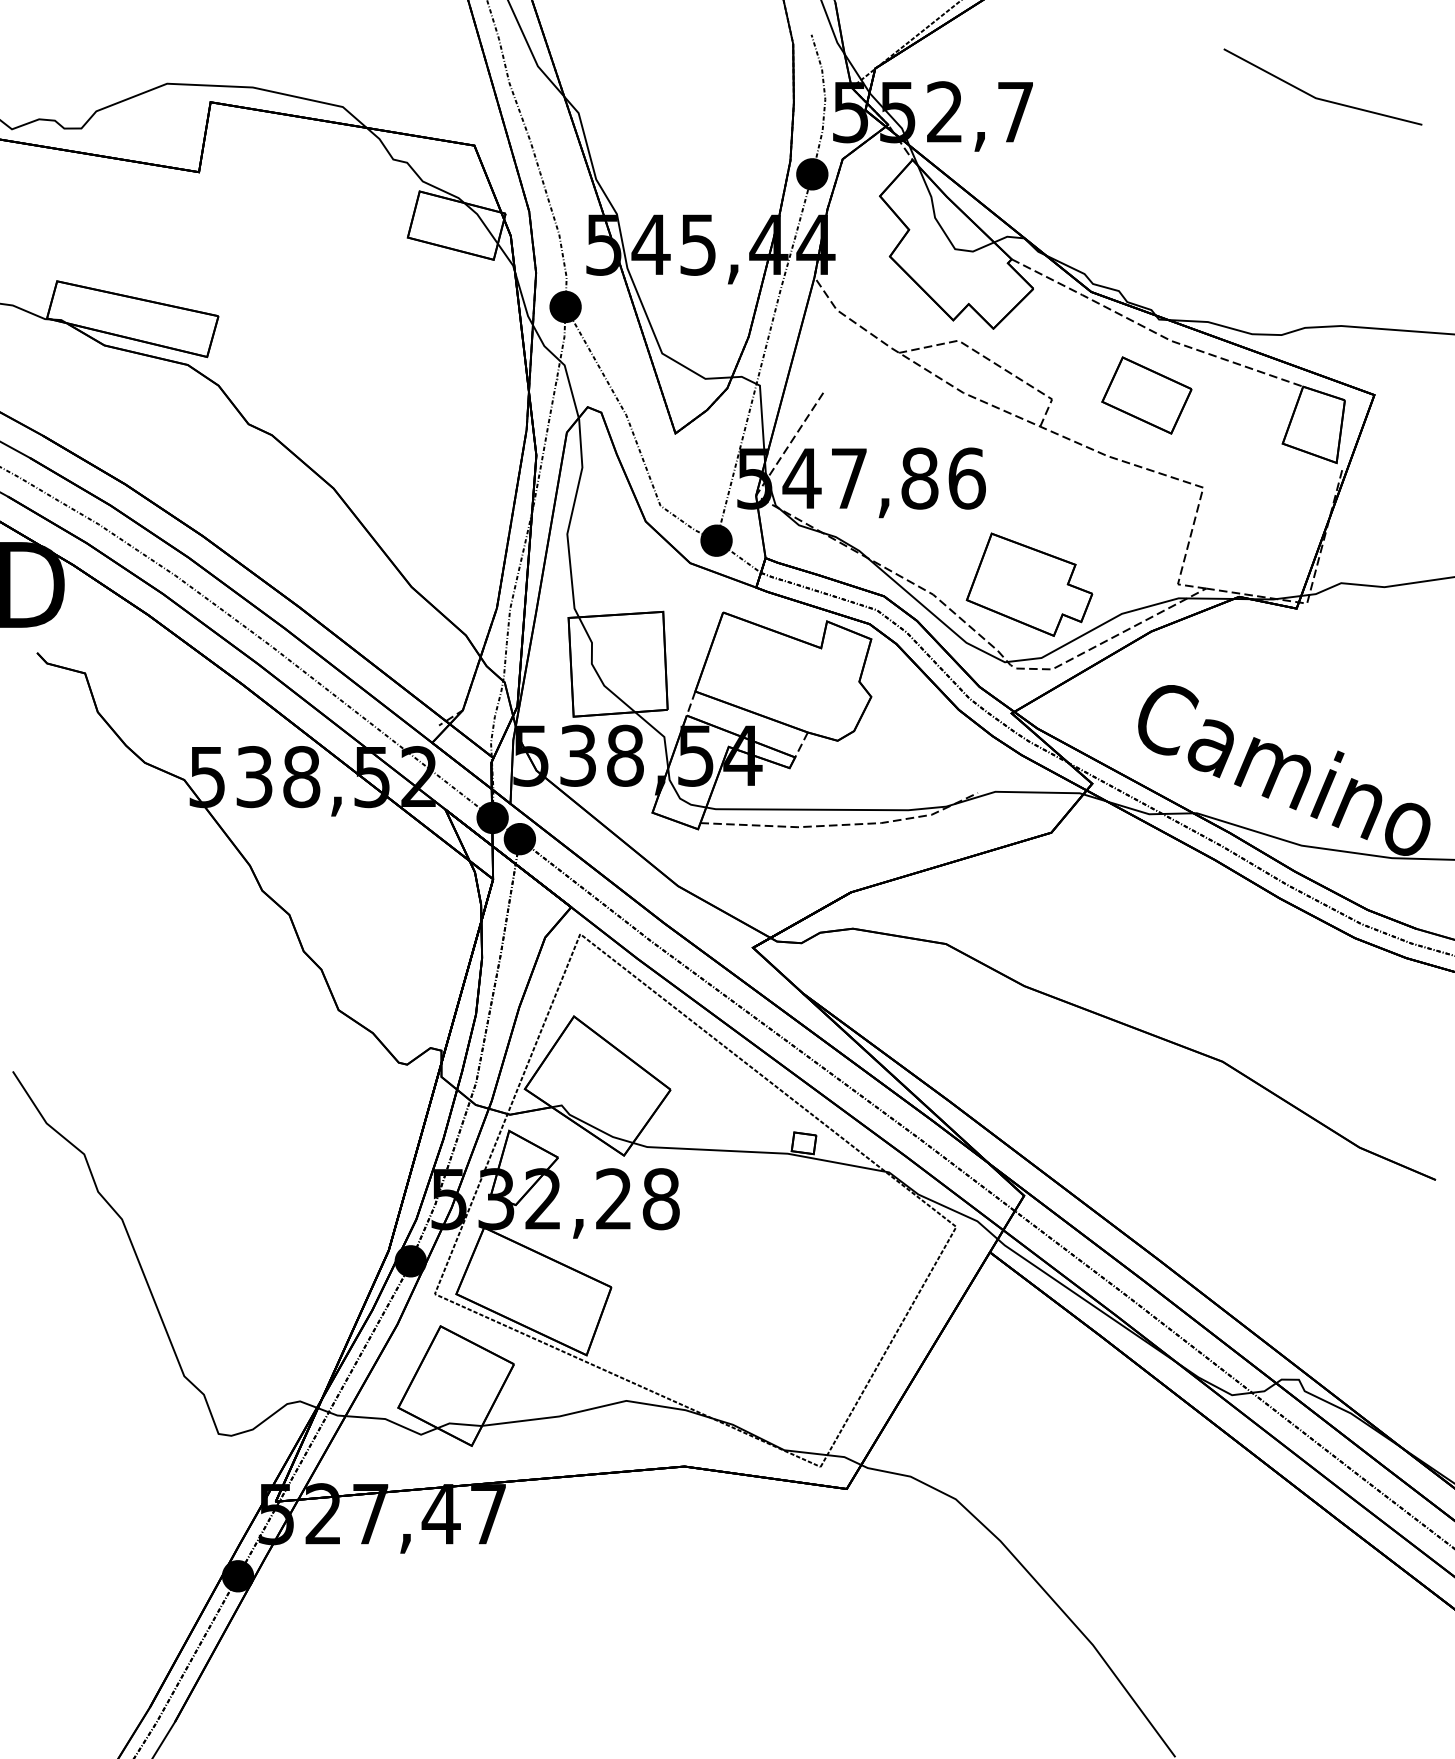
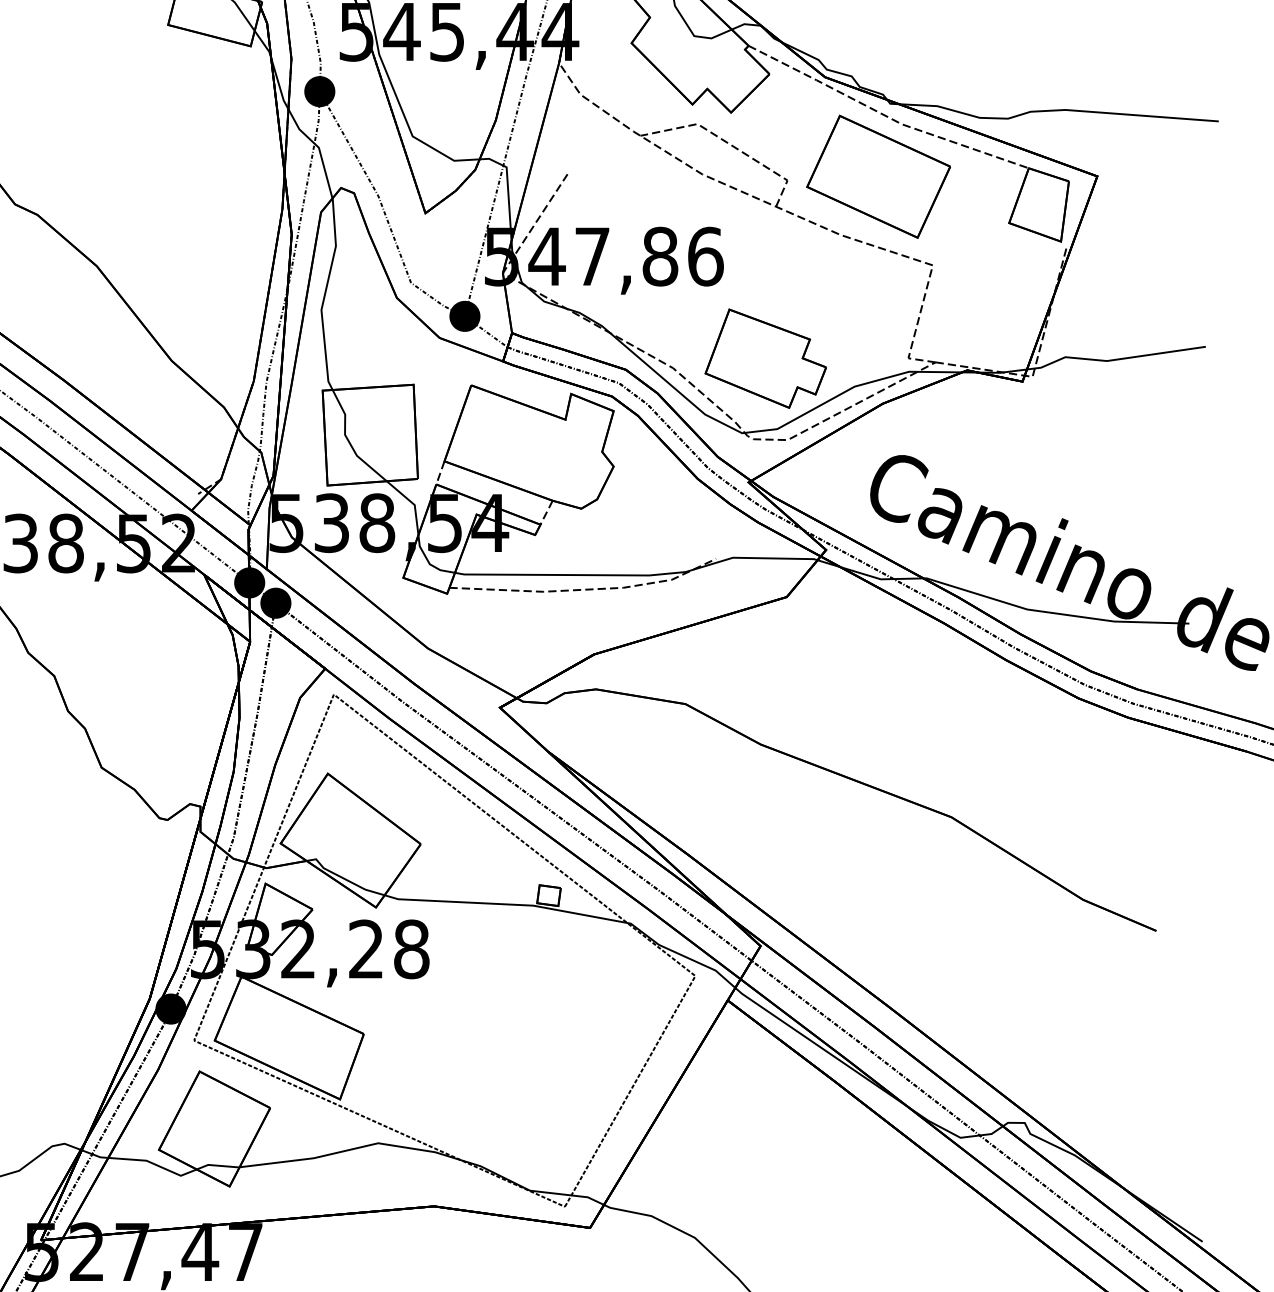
part: (1146, 395) -> (878, 176), size x1.67

